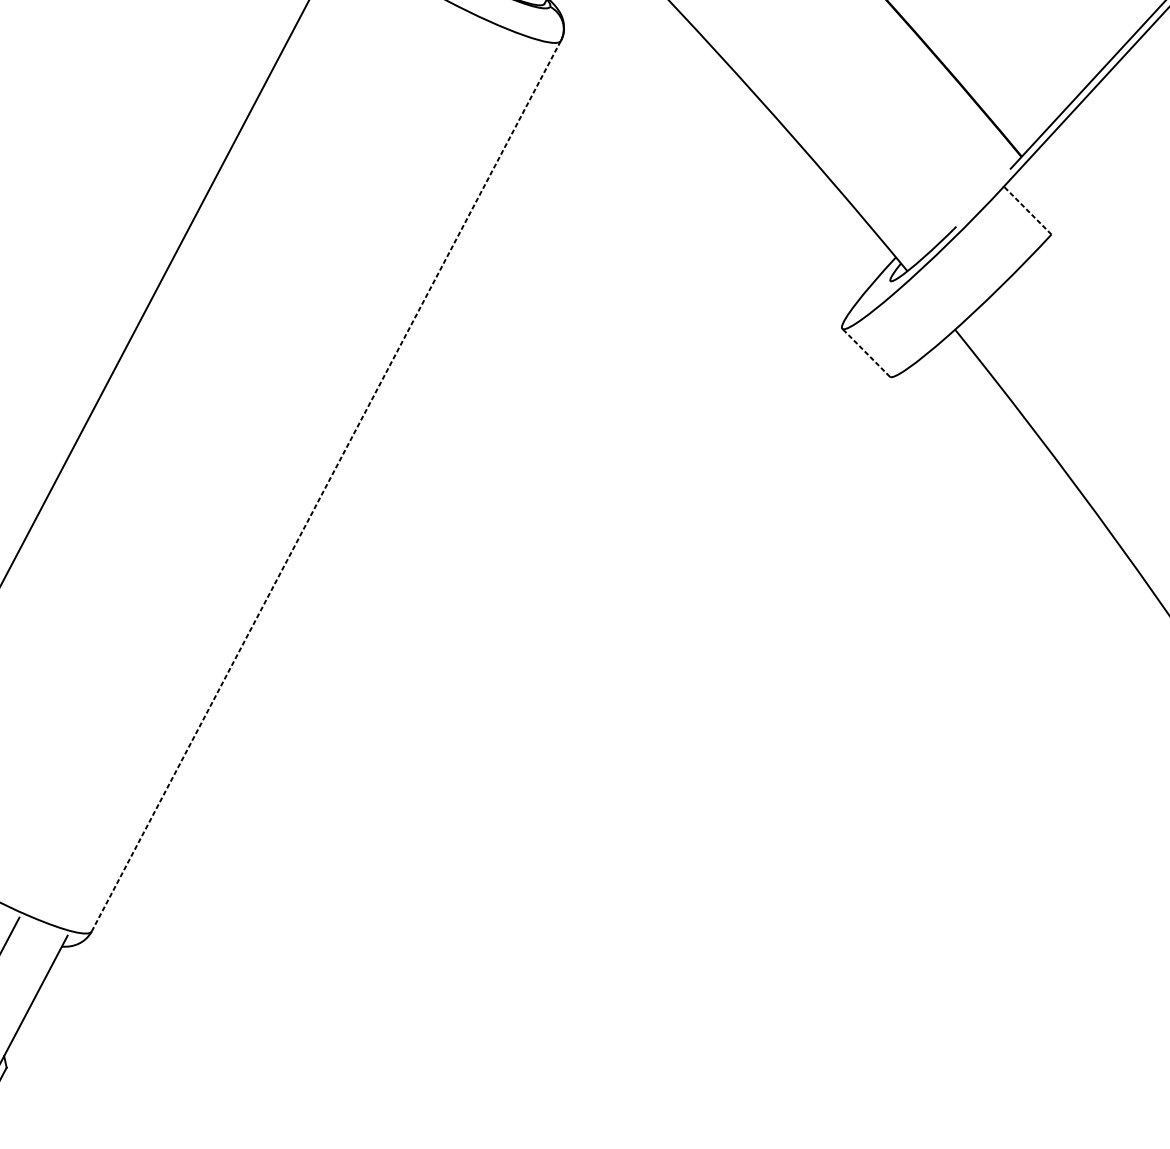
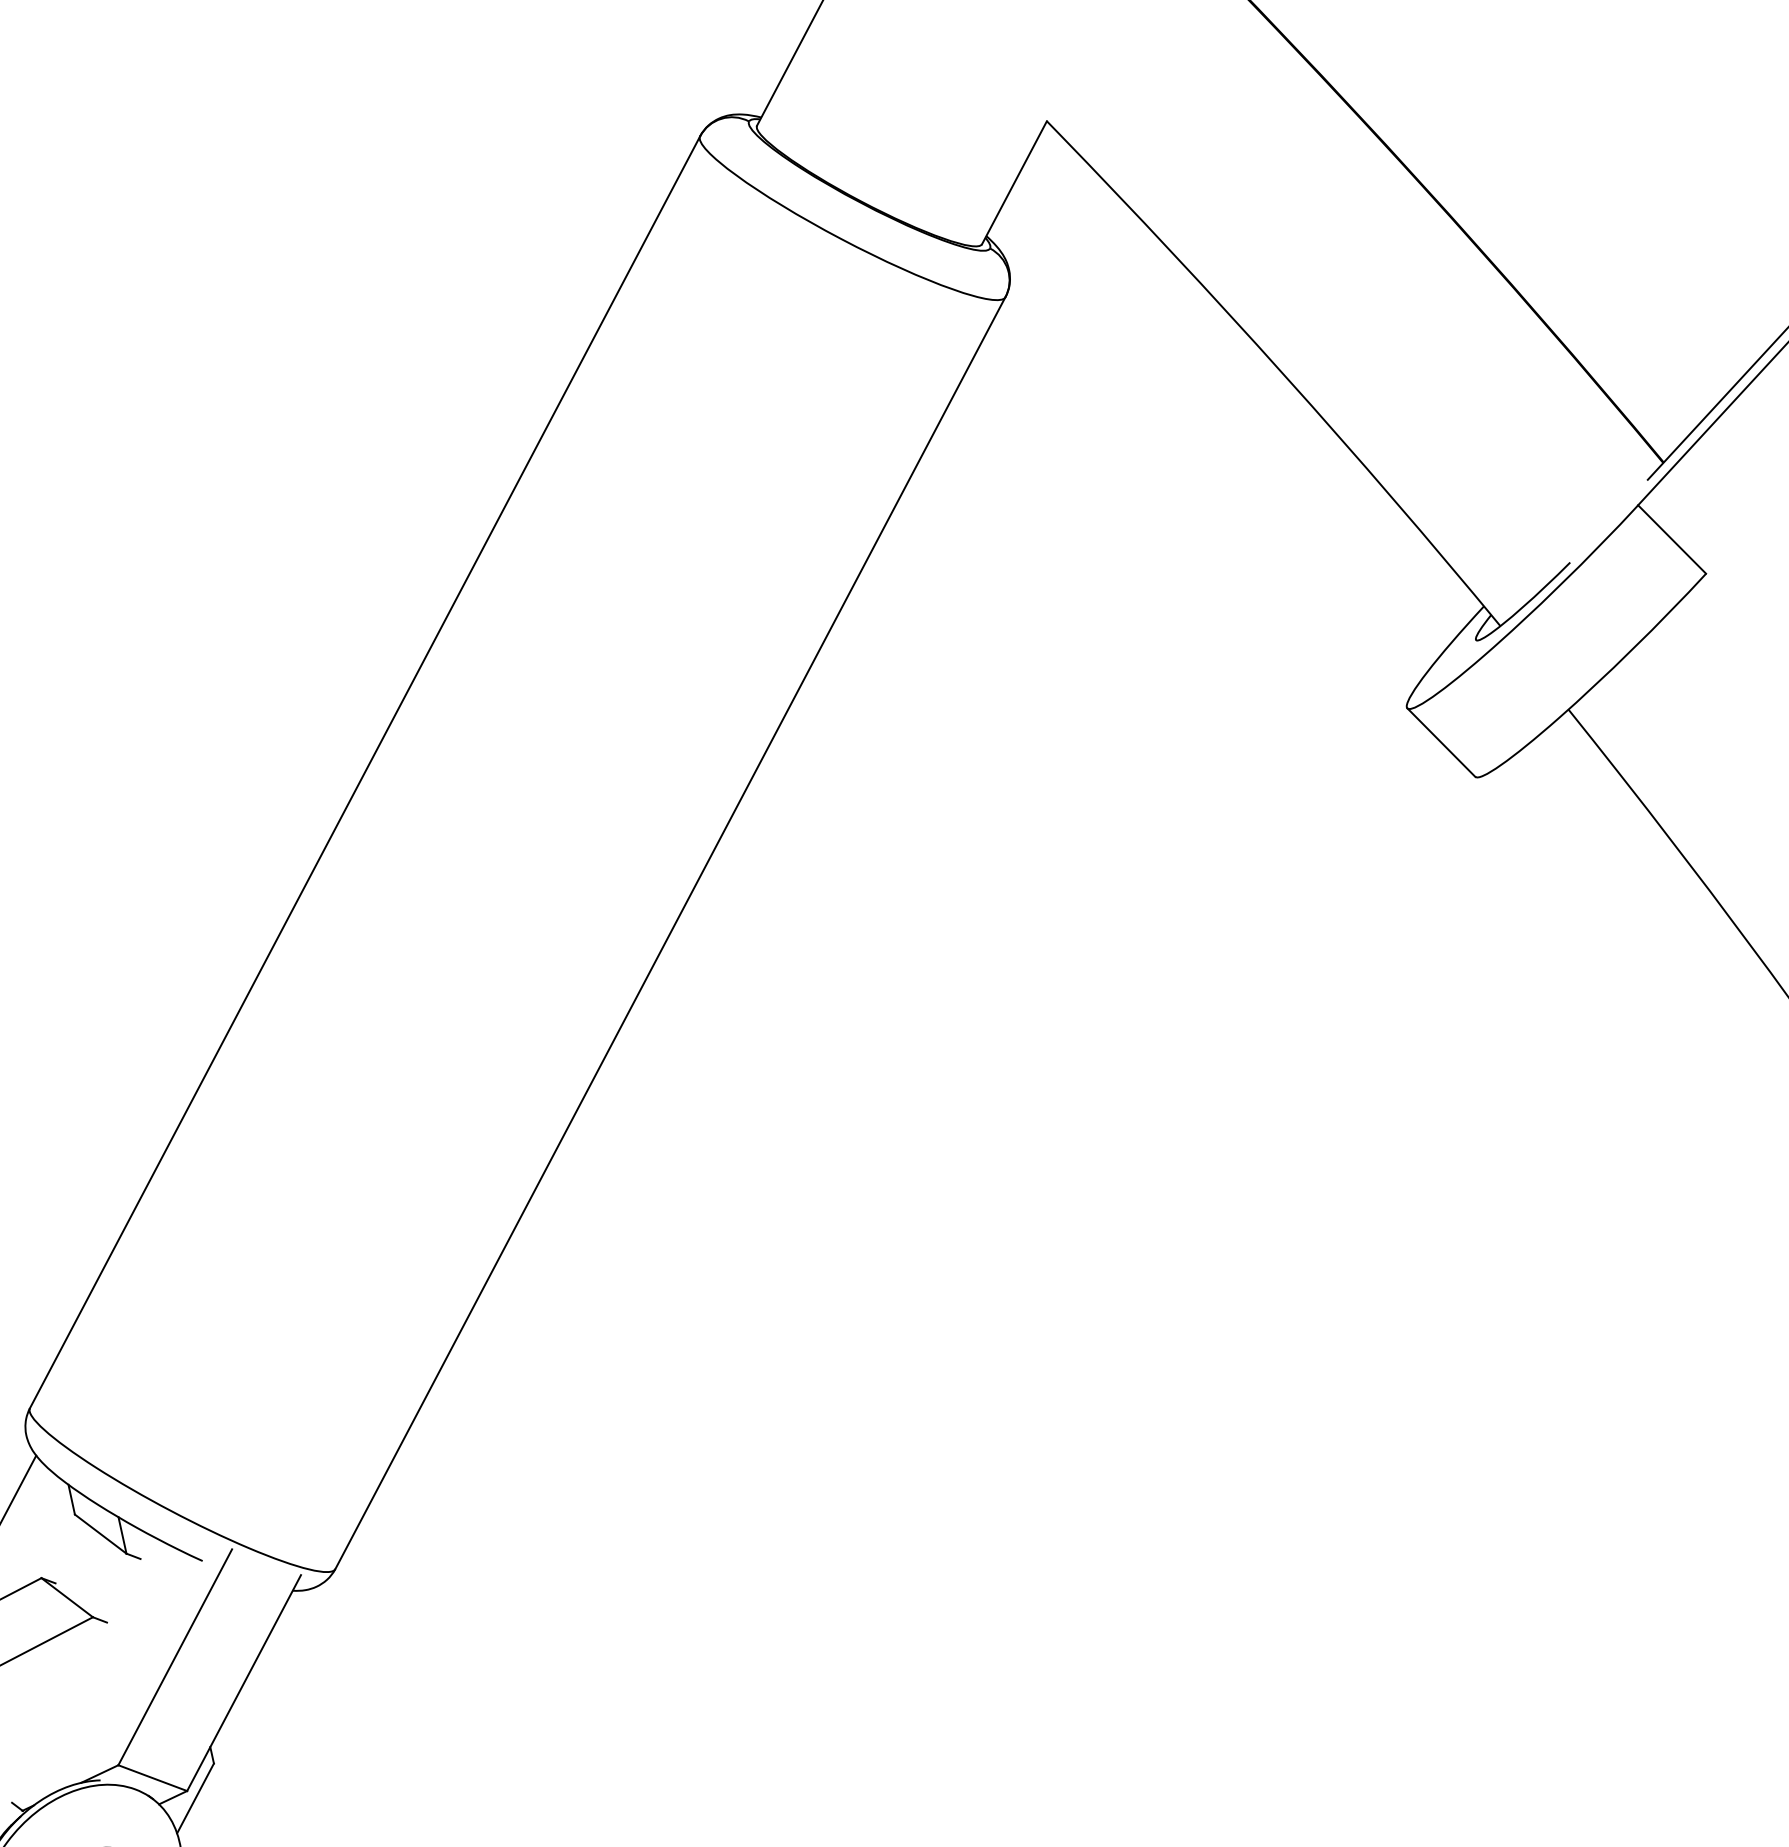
line: (1027, 210) -> (1671, 539), dashed -> solid
line: (866, 352) -> (1441, 742), dashed -> solid
line: (326, 486) -> (670, 933), dashed -> solid

